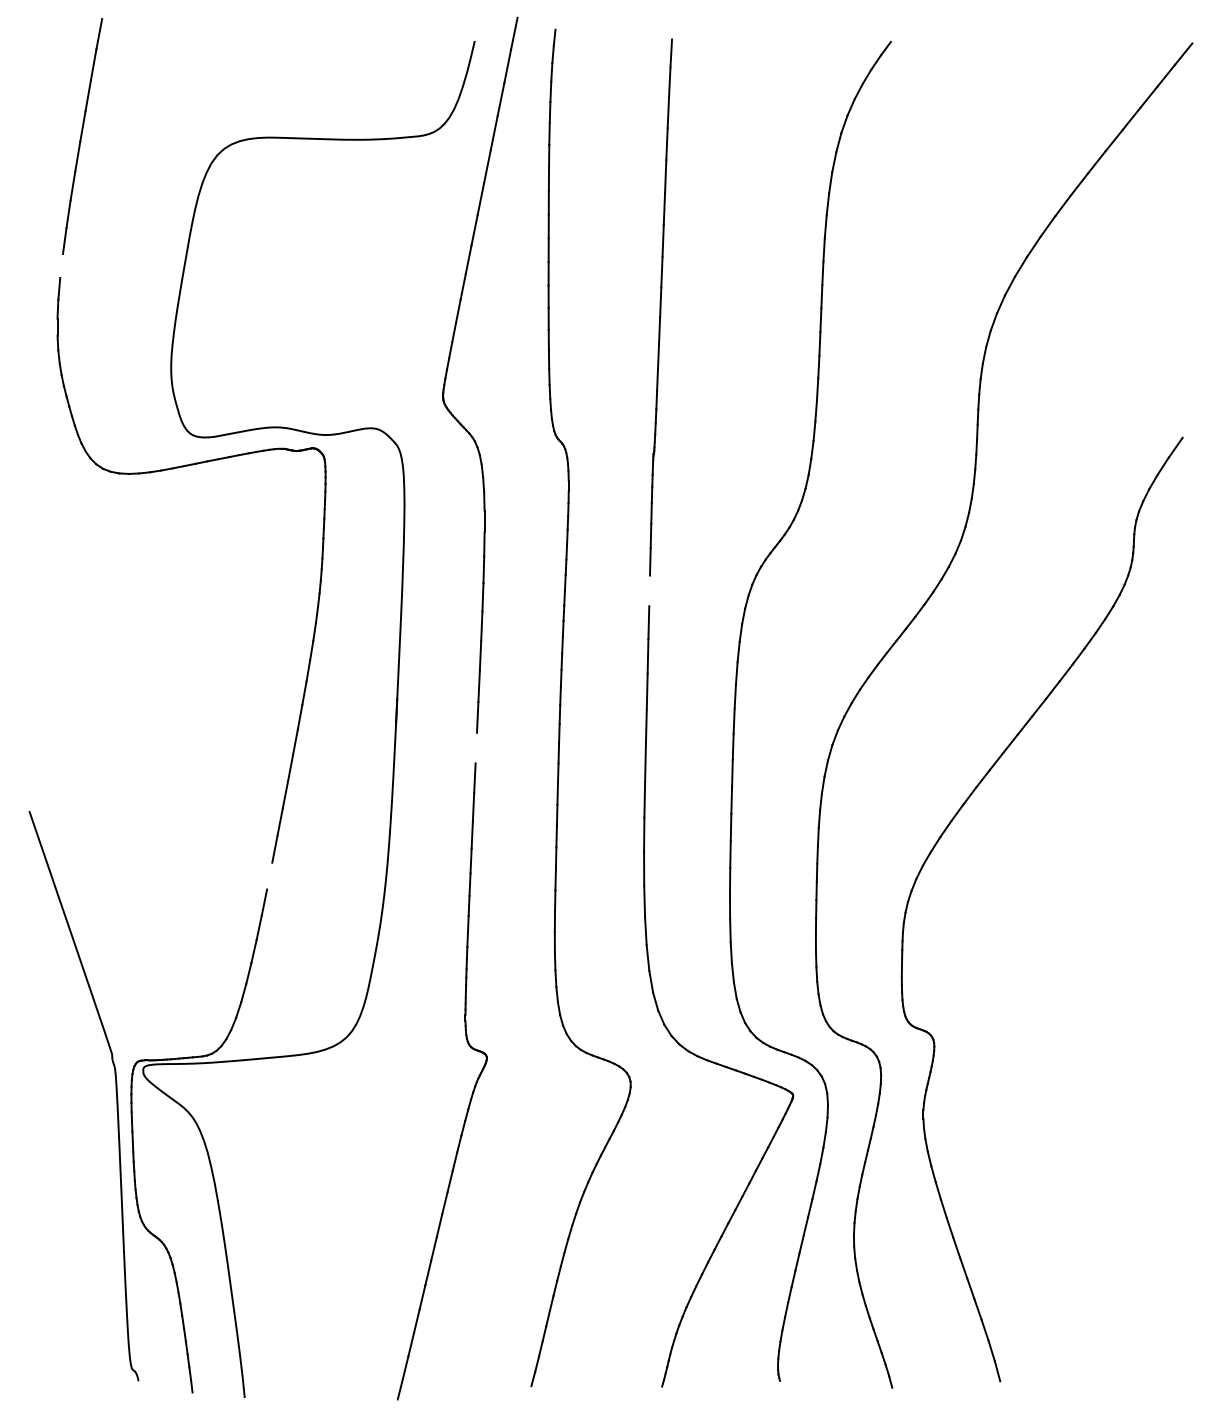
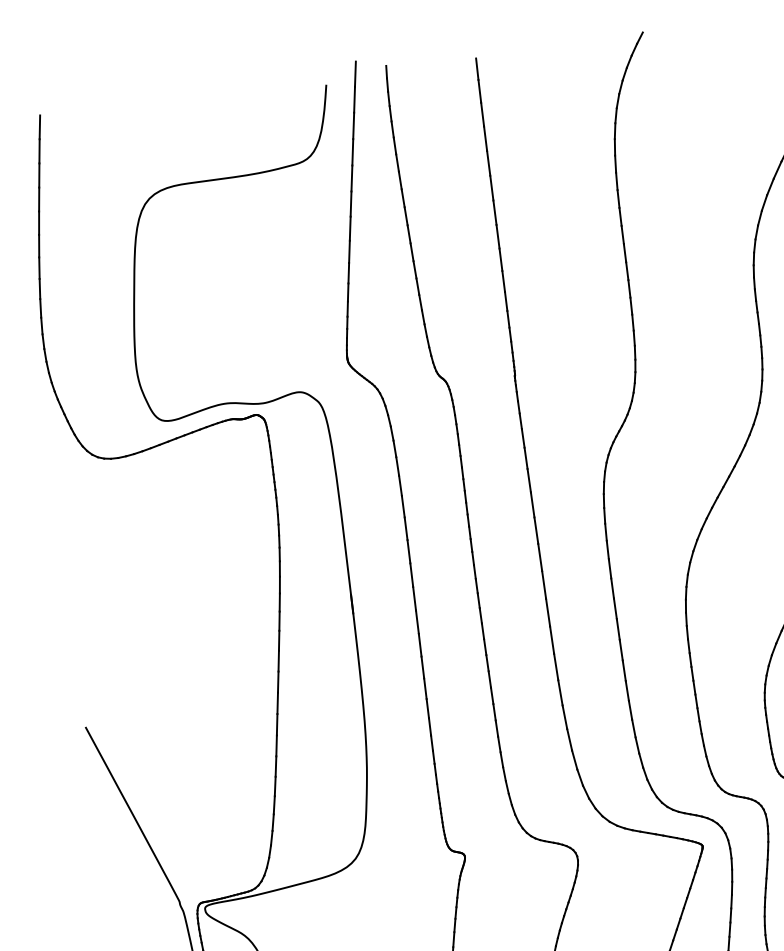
line: (61, 265) -> (40, 308), added
line: (649, 590) -> (529, 480), added
line: (475, 747) -> (416, 621), added
line: (269, 875) -> (276, 745), added

